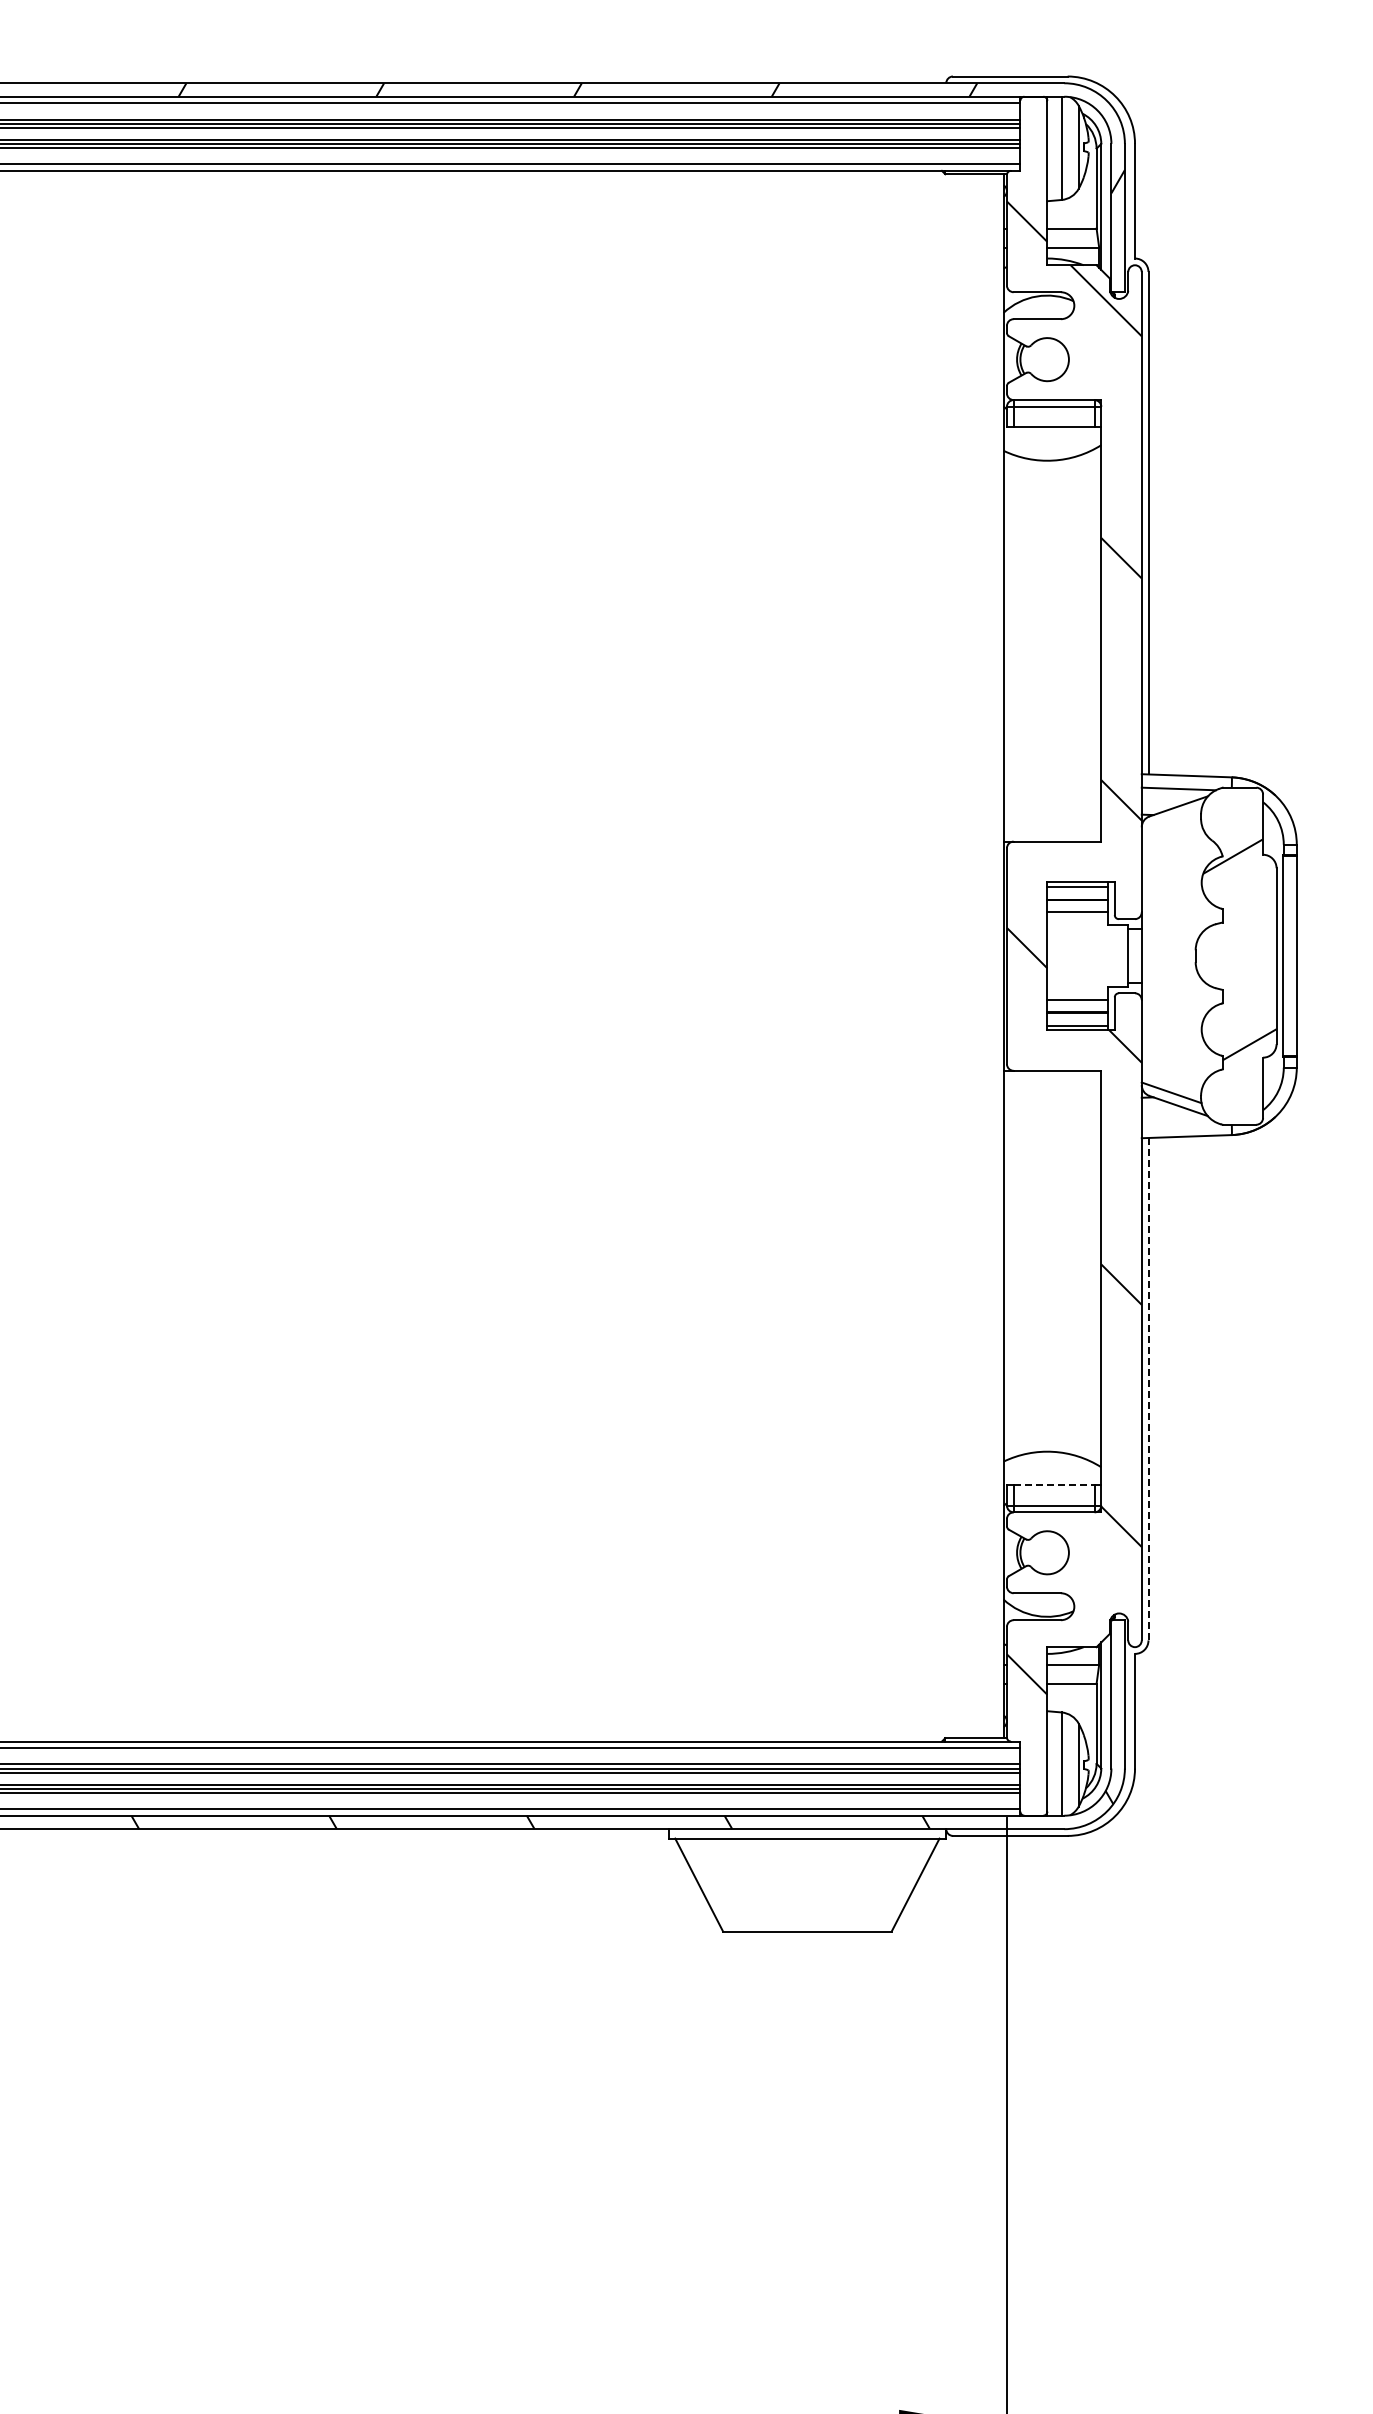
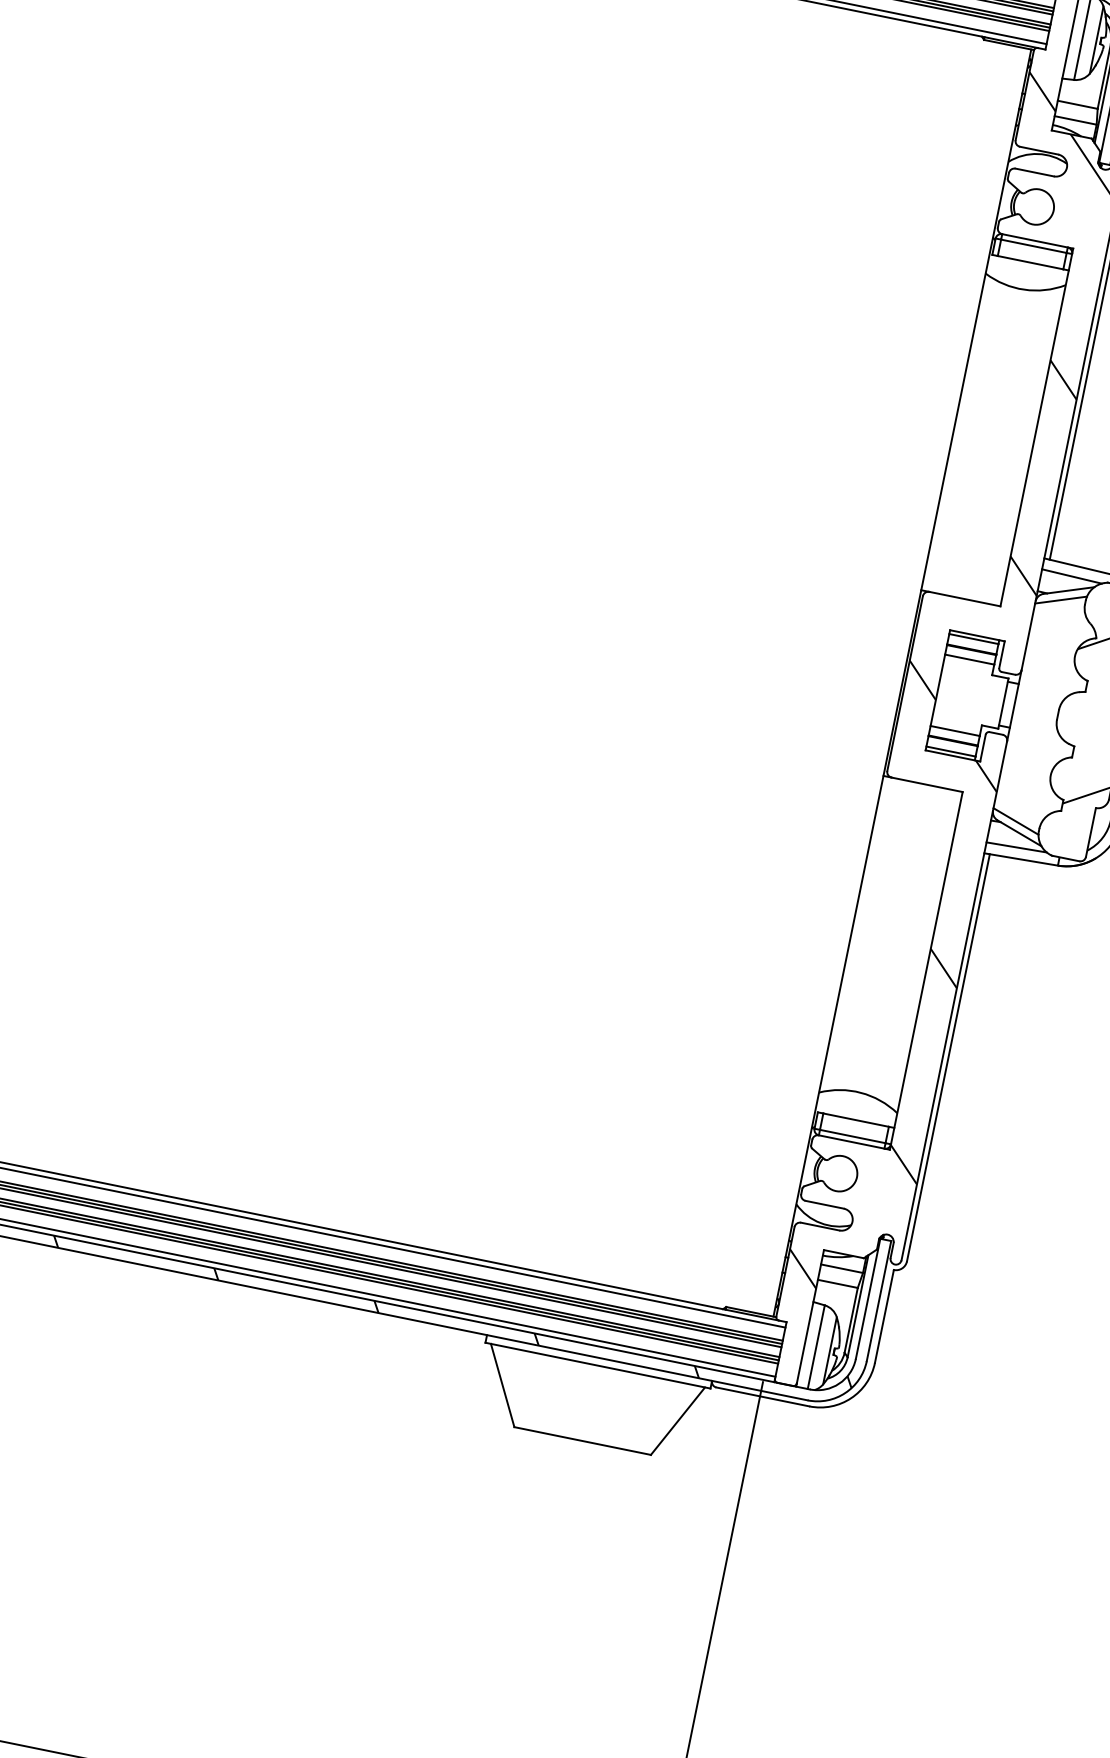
line: (1171, 819) -> (1060, 599), added
line: (1178, 1123) -> (1016, 847), added
line: (1148, 1388) -> (948, 1057), dashed -> solid
line: (1054, 1485) -> (856, 1120), dashed -> solid

